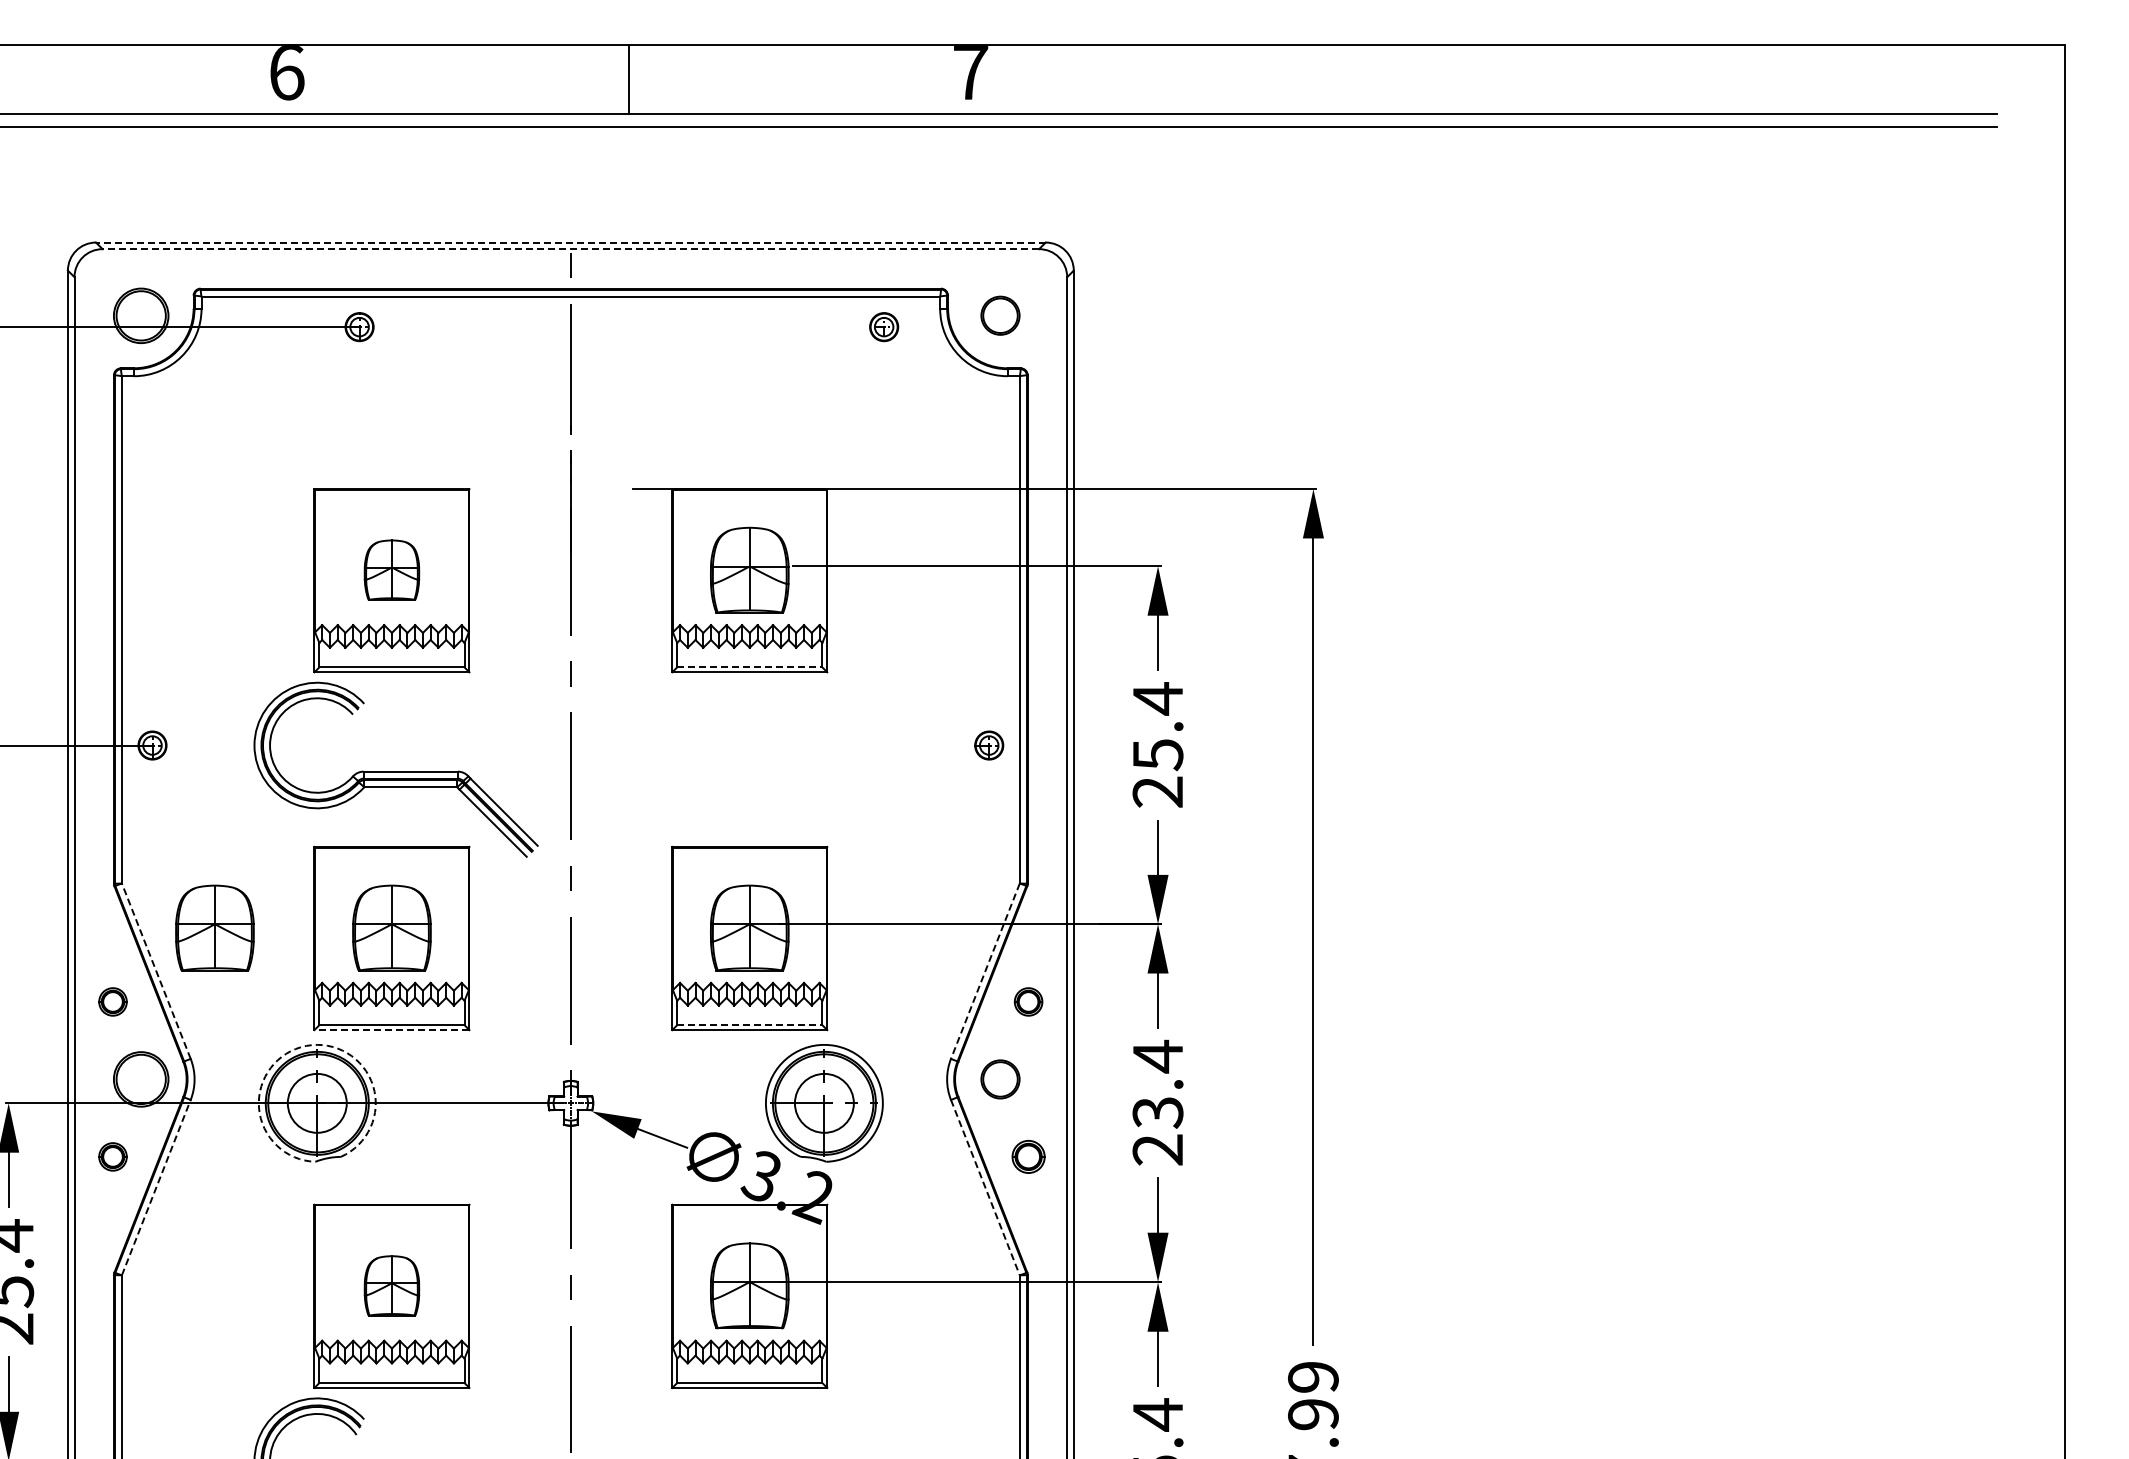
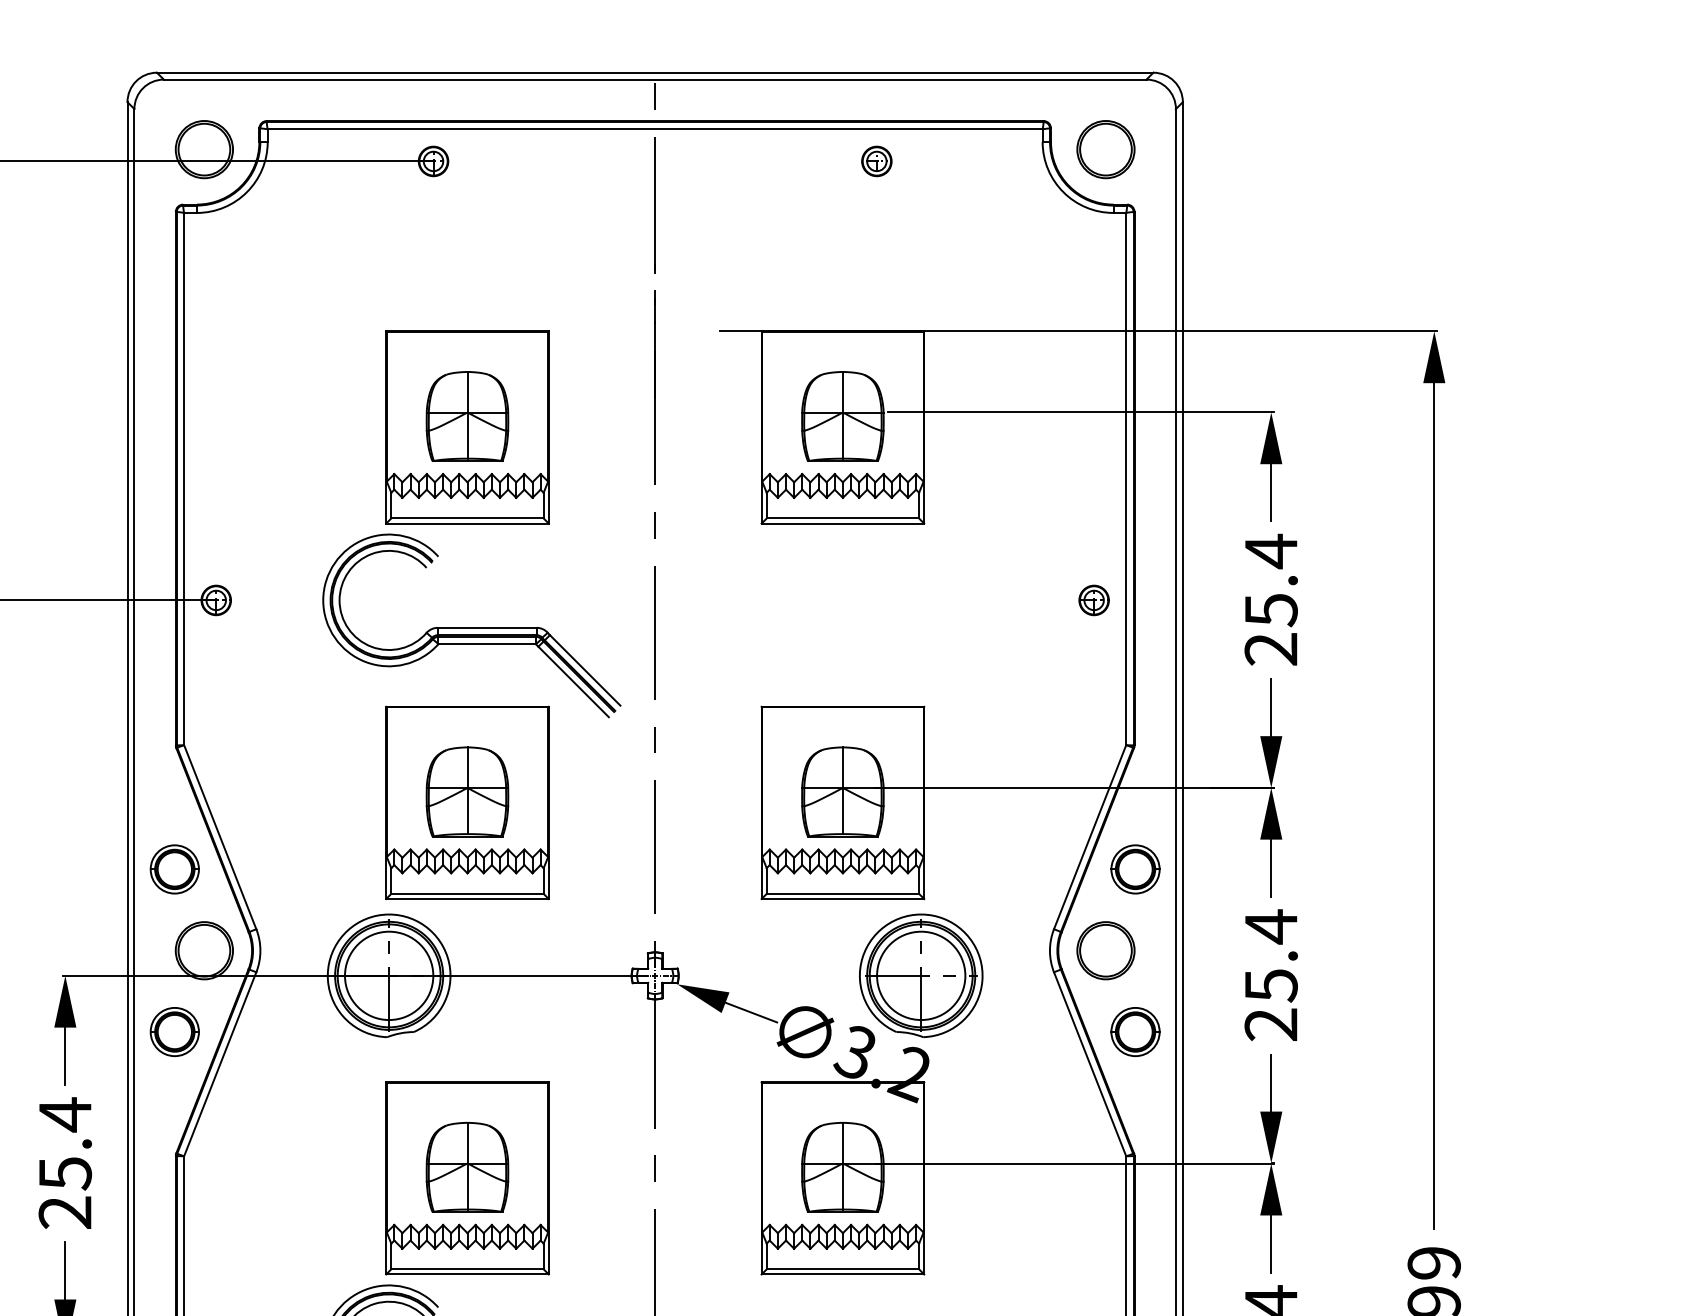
line: (570, 242) -> (654, 72), dashed -> solid
line: (570, 249) -> (654, 79), dashed -> solid
part: (1000, 315) -> (1105, 149), size x1.43
part: (884, 327) -> (877, 161), moved
part: (391, 569) -> (467, 415), size x1.43
line: (749, 667) -> (842, 518), dashed -> solid
part: (214, 927) -> (281, 791), removed
line: (156, 970) -> (220, 836), dashed -> solid
line: (985, 971) -> (1090, 837), dashed -> solid
part: (112, 1001) -> (174, 868), size x1.67
part: (1028, 1001) -> (1135, 868), size x1.67
line: (749, 1025) -> (842, 894), dashed -> solid
line: (391, 1030) -> (467, 899), dashed -> solid
arc: (306, 1045) -> (377, 915), dashed -> solid
part: (1000, 1079) -> (1105, 950), size x1.43
circle: (317, 1103) -> (389, 976), size x1.43
circle: (824, 1103) -> (921, 976), size x1.43
text: (1157, 1112) -> (1270, 985), 23.4 -> 25.4
part: (112, 1156) -> (174, 1031), size x1.67
part: (1028, 1156) -> (1135, 1031), size x1.43
line: (156, 1187) -> (220, 1064), dashed -> solid
line: (985, 1188) -> (1090, 1065), dashed -> solid
part: (391, 1285) -> (467, 1166), size x1.43

